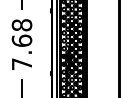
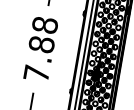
text: (21, 40) -> (41, 44), 7.68 -> 7.88

